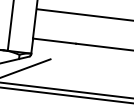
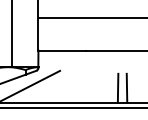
line: (100, 80) -> (117, 87), added
line: (108, 81) -> (126, 87), added

